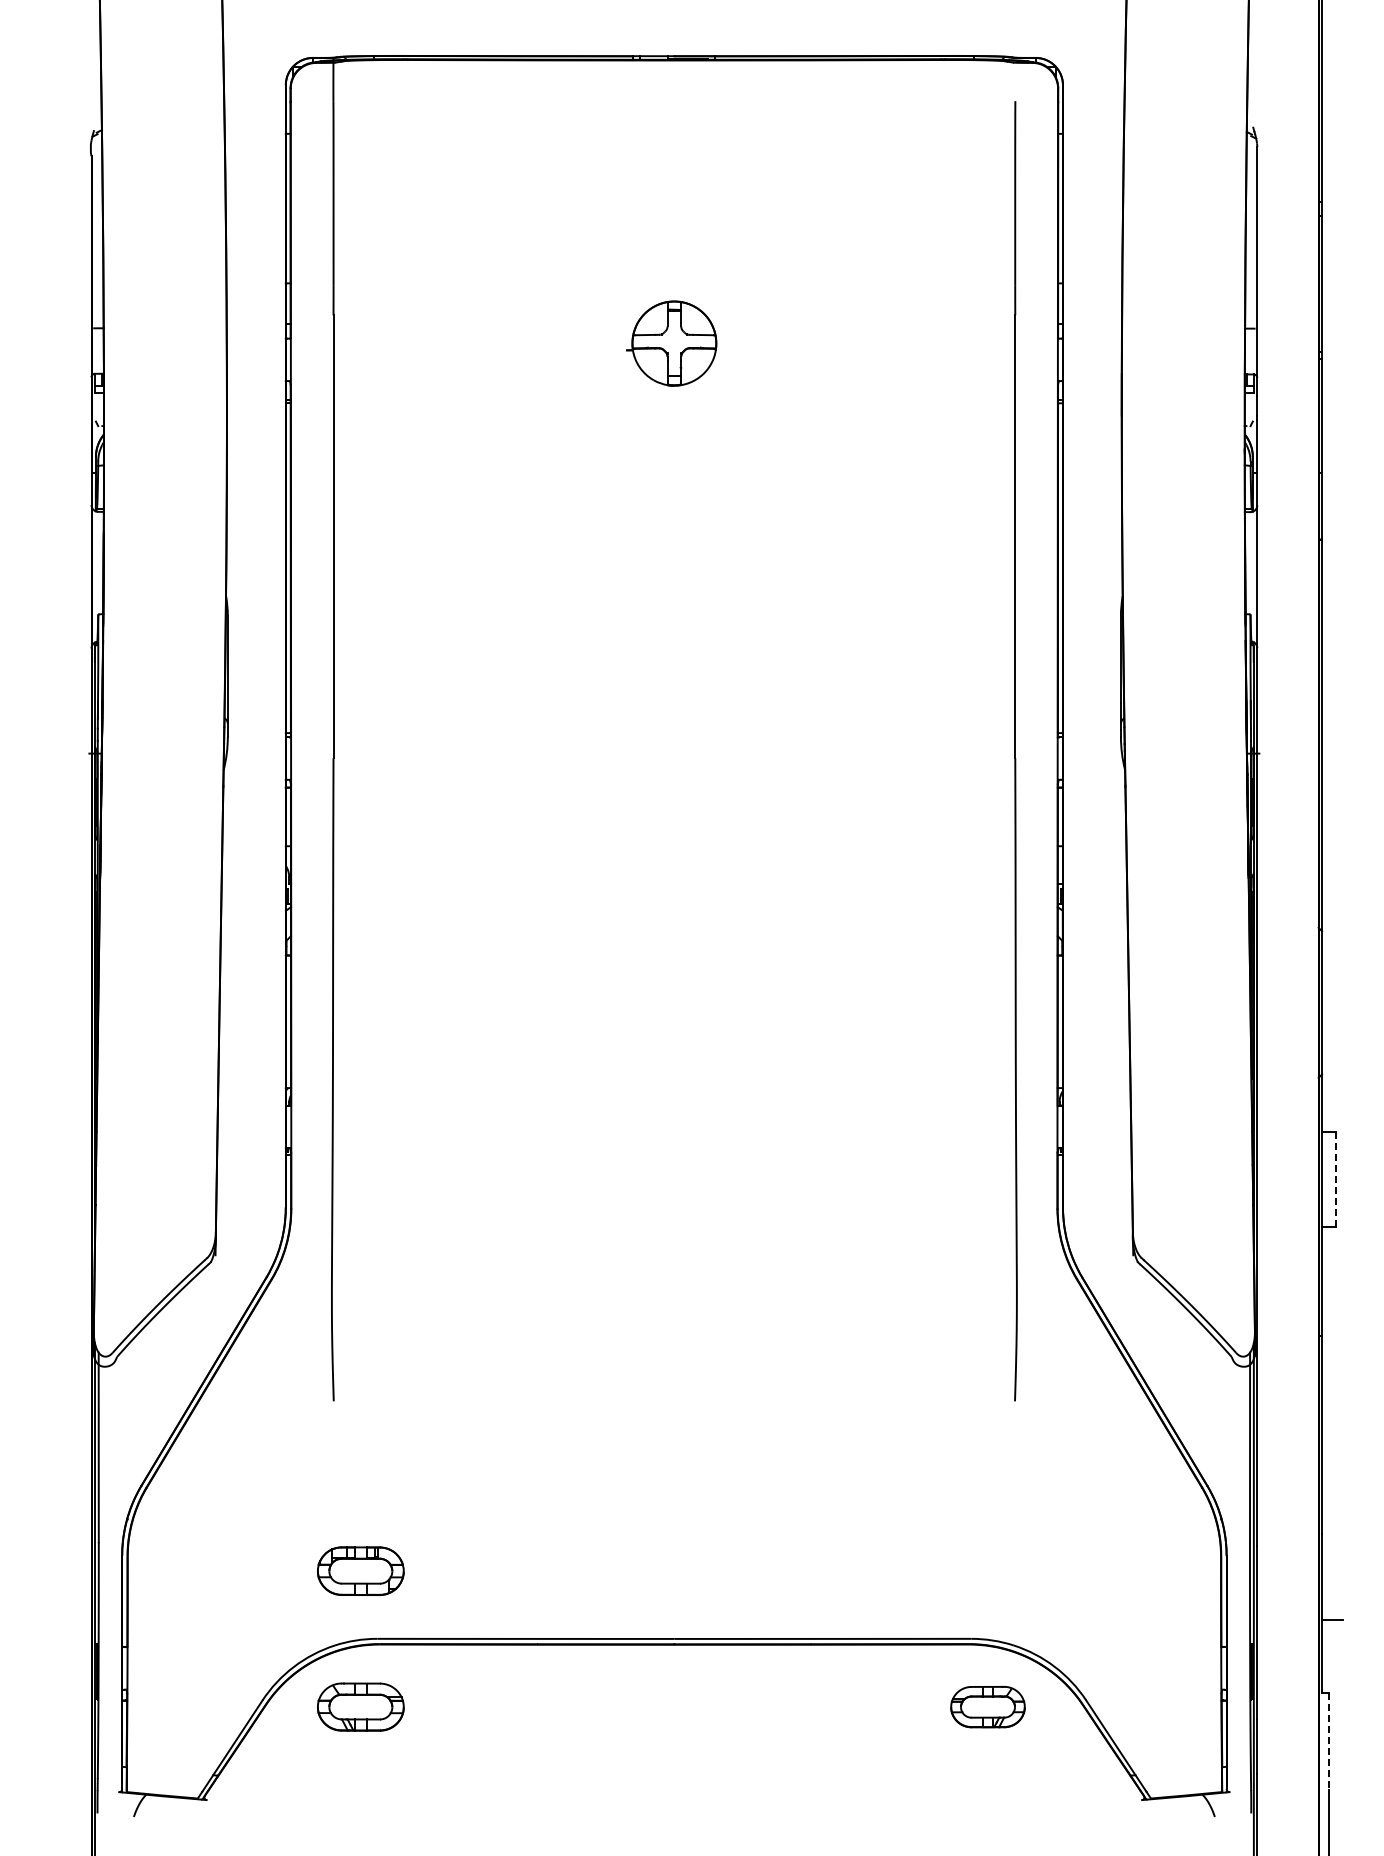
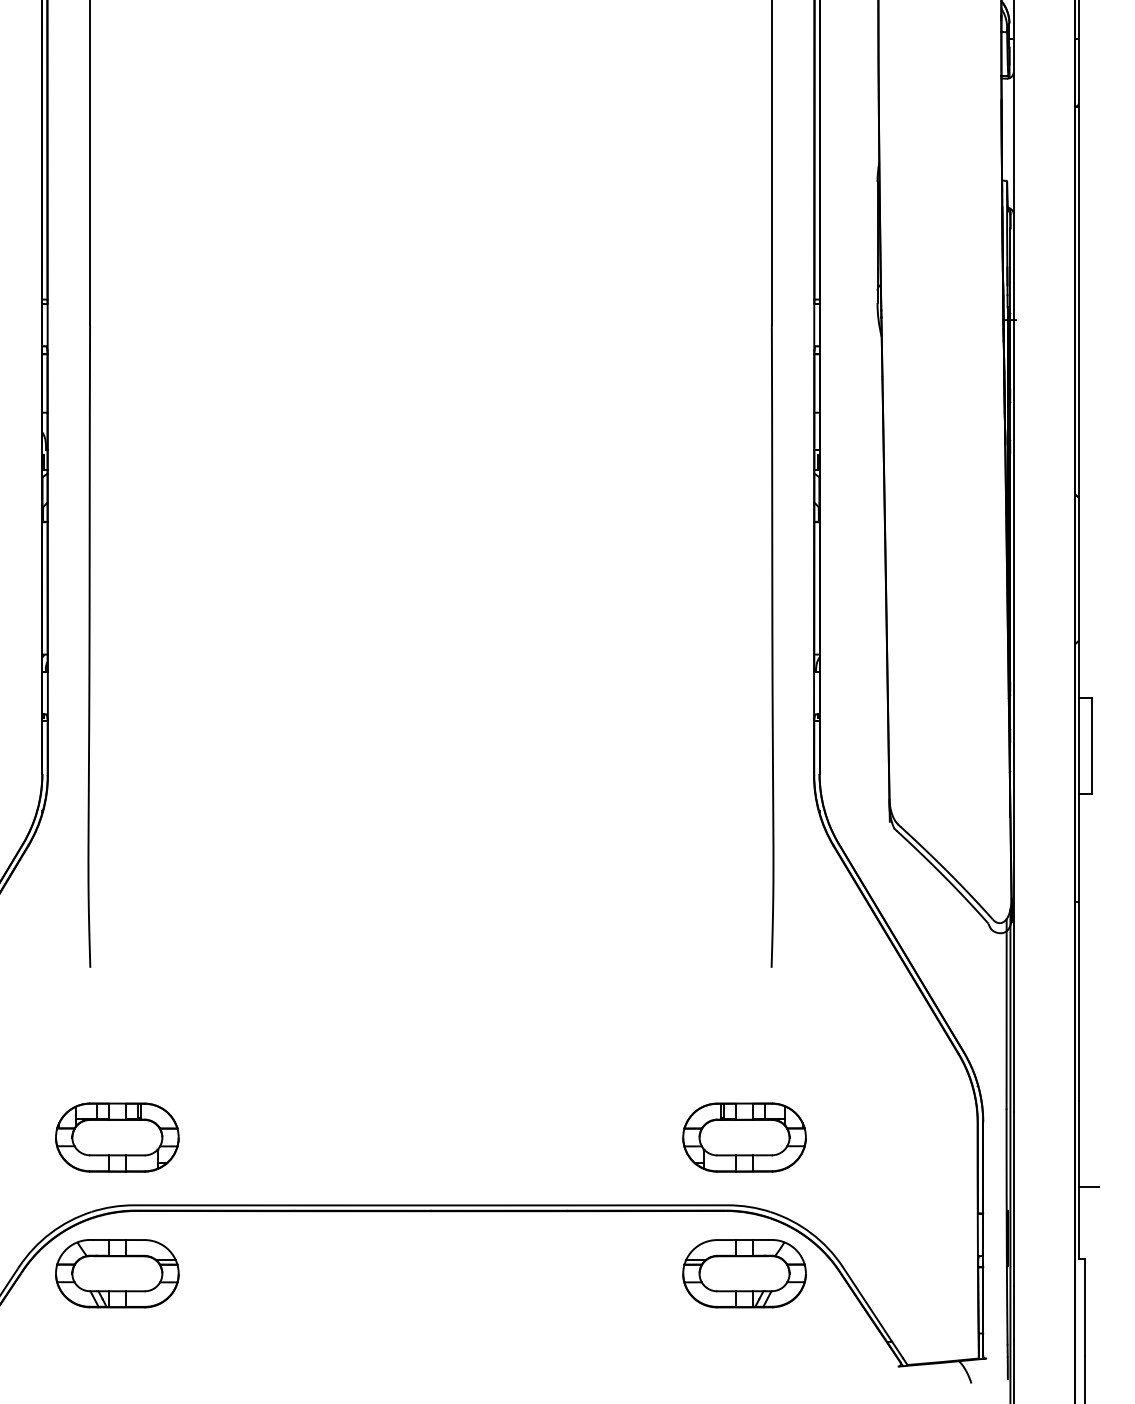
line: (1335, 1179) -> (1092, 745), dashed -> solid
part: (360, 1571) -> (117, 1137), size x1.43
part: (987, 1571) -> (744, 1137), added
part: (360, 1706) -> (117, 1272), size x1.43
part: (987, 1706) -> (744, 1272), size x1.67
line: (1328, 1741) -> (1085, 1307), dashed -> solid

